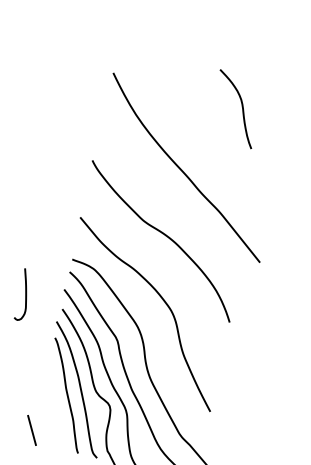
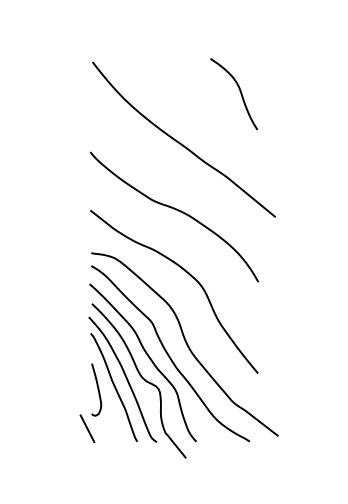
curve: (241, 107) -> (239, 91), moved
curve: (25, 294) -> (97, 389), moved

